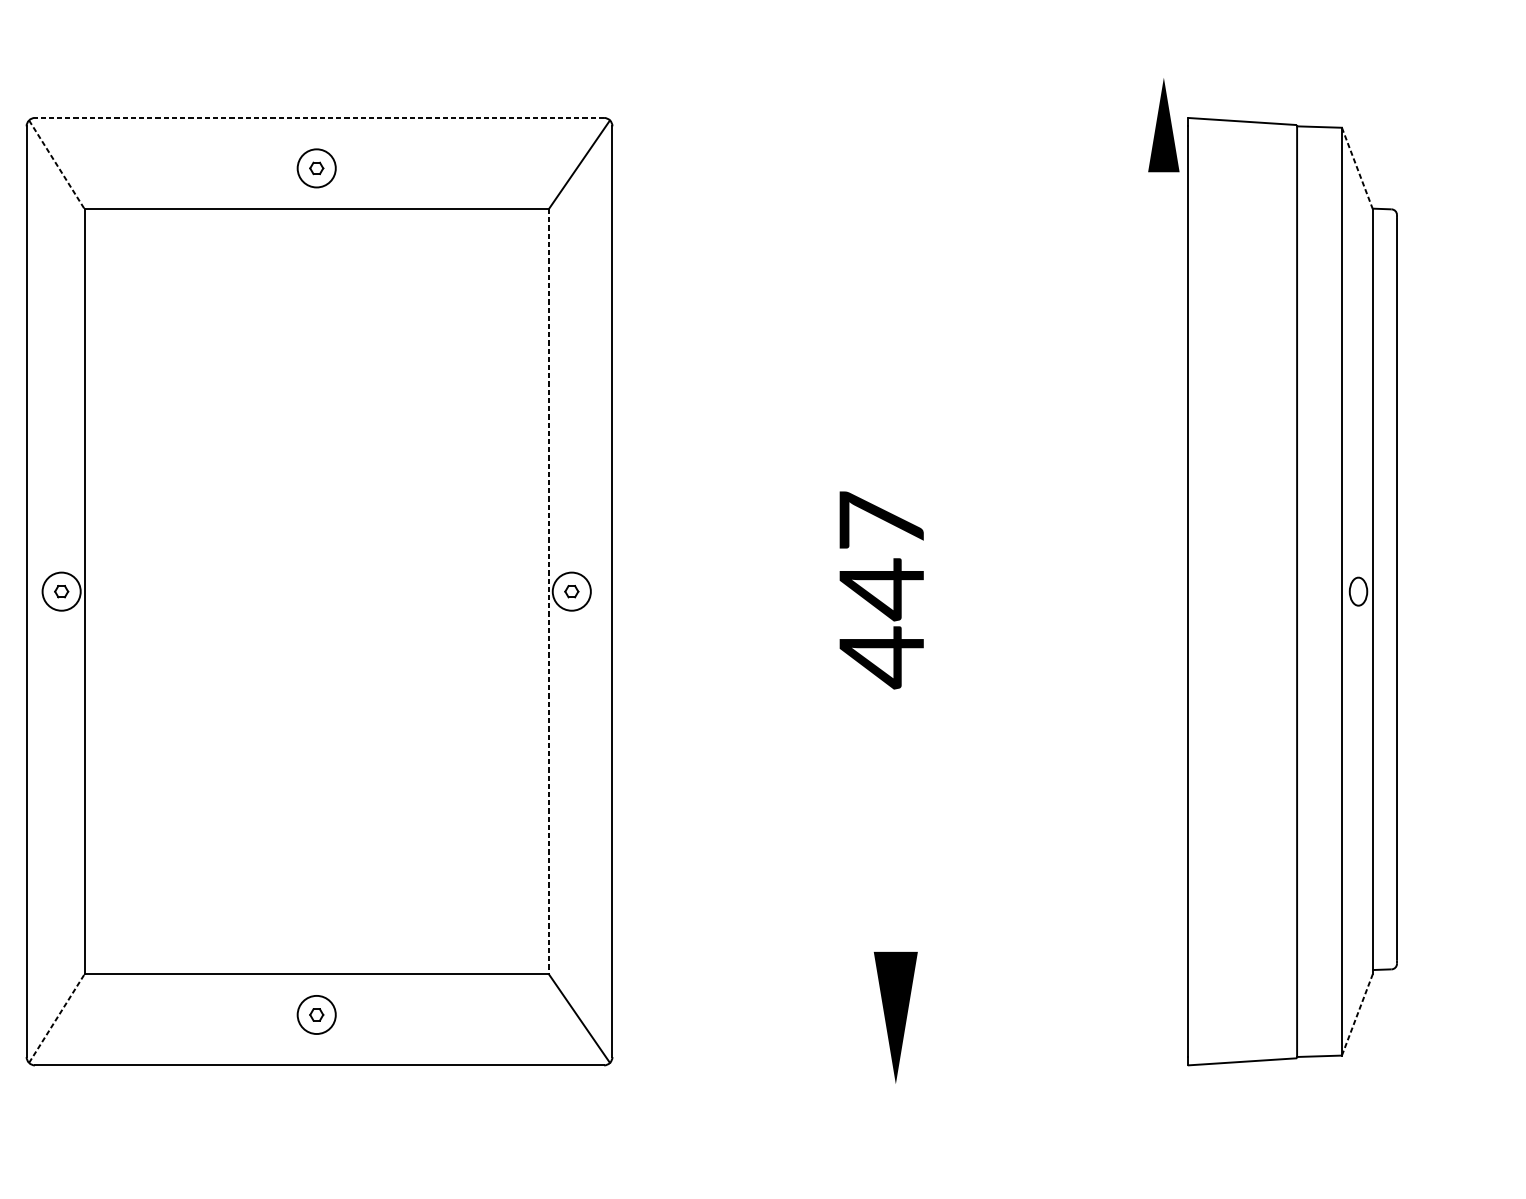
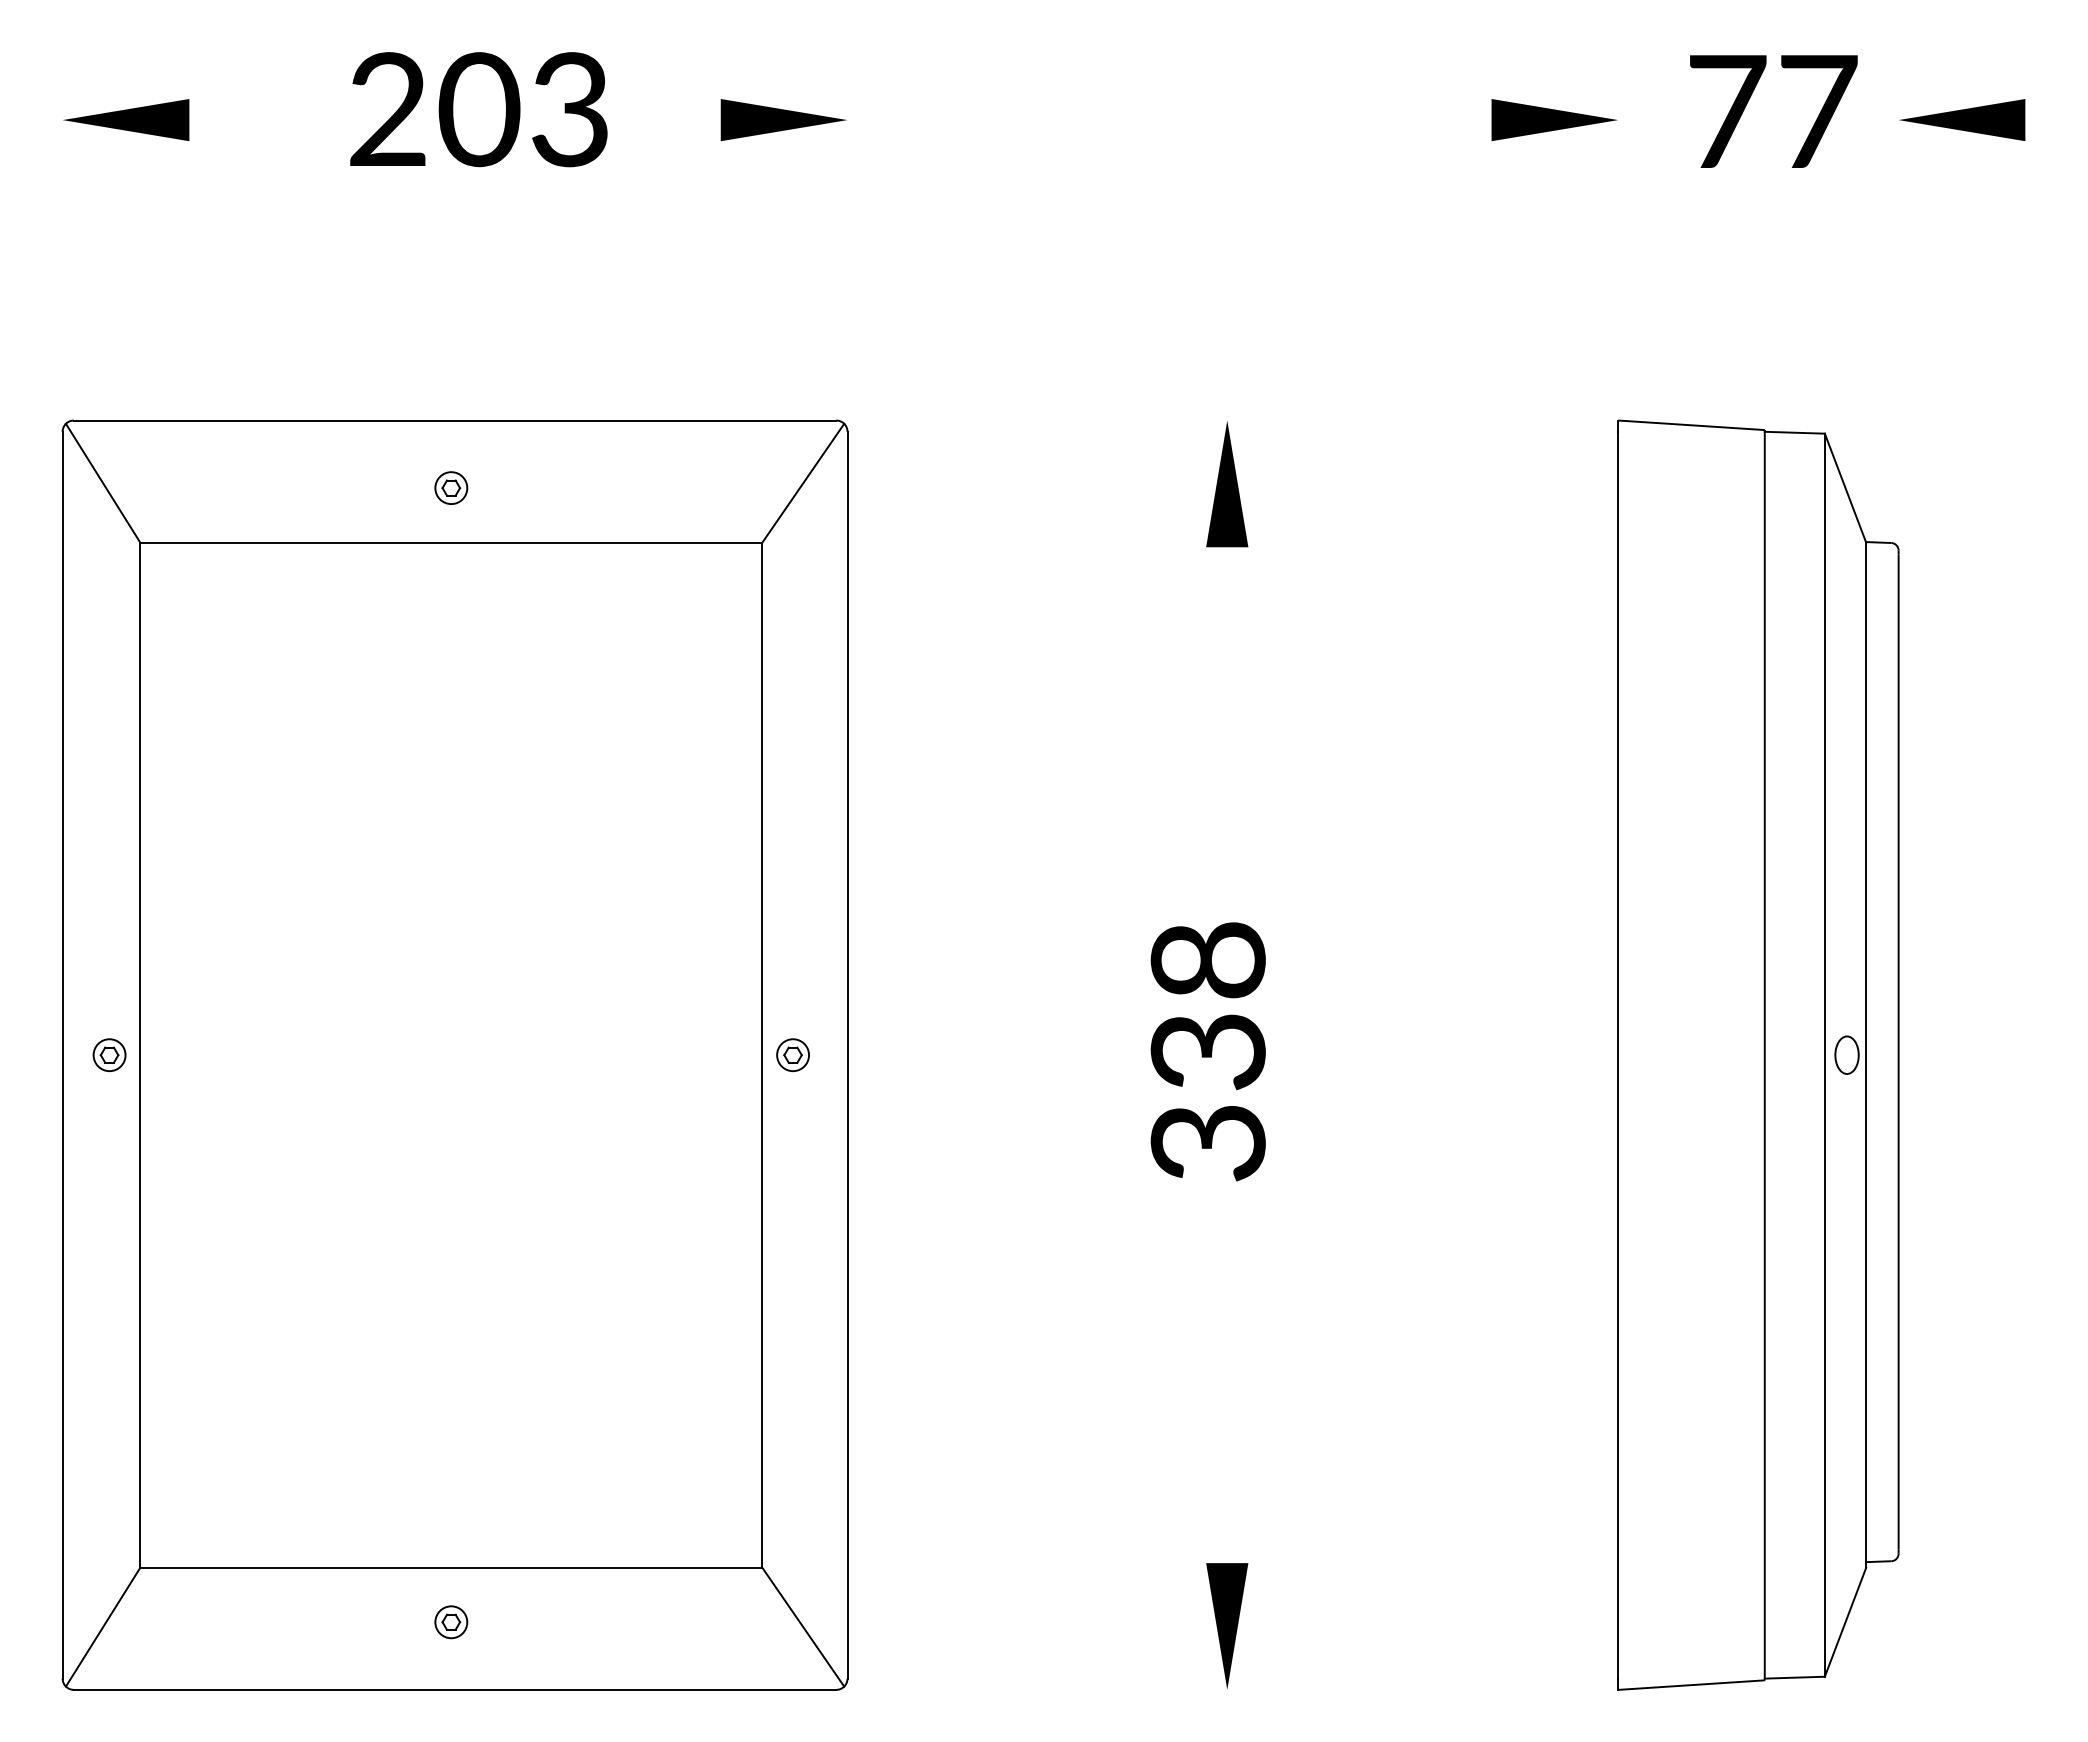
line: (319, 117) -> (454, 420), dashed -> solid
part: (1164, 125) -> (1227, 484), moved
line: (57, 164) -> (103, 483), dashed -> solid
circle: (316, 168) -> (451, 488), size x0.62
line: (1357, 168) -> (1845, 488), dashed -> solid
text: (881, 590) -> (1207, 1053), 447 -> 338
circle: (61, 591) -> (109, 1055), size x0.62
line: (549, 591) -> (762, 1055), dashed -> solid
circle: (572, 591) -> (793, 1055), size x0.62
line: (1357, 1014) -> (1845, 1621), dashed -> solid
circle: (316, 1015) -> (451, 1622), size x0.62
line: (57, 1018) -> (103, 1626), dashed -> solid
part: (896, 1018) -> (1227, 1626), size x0.71

